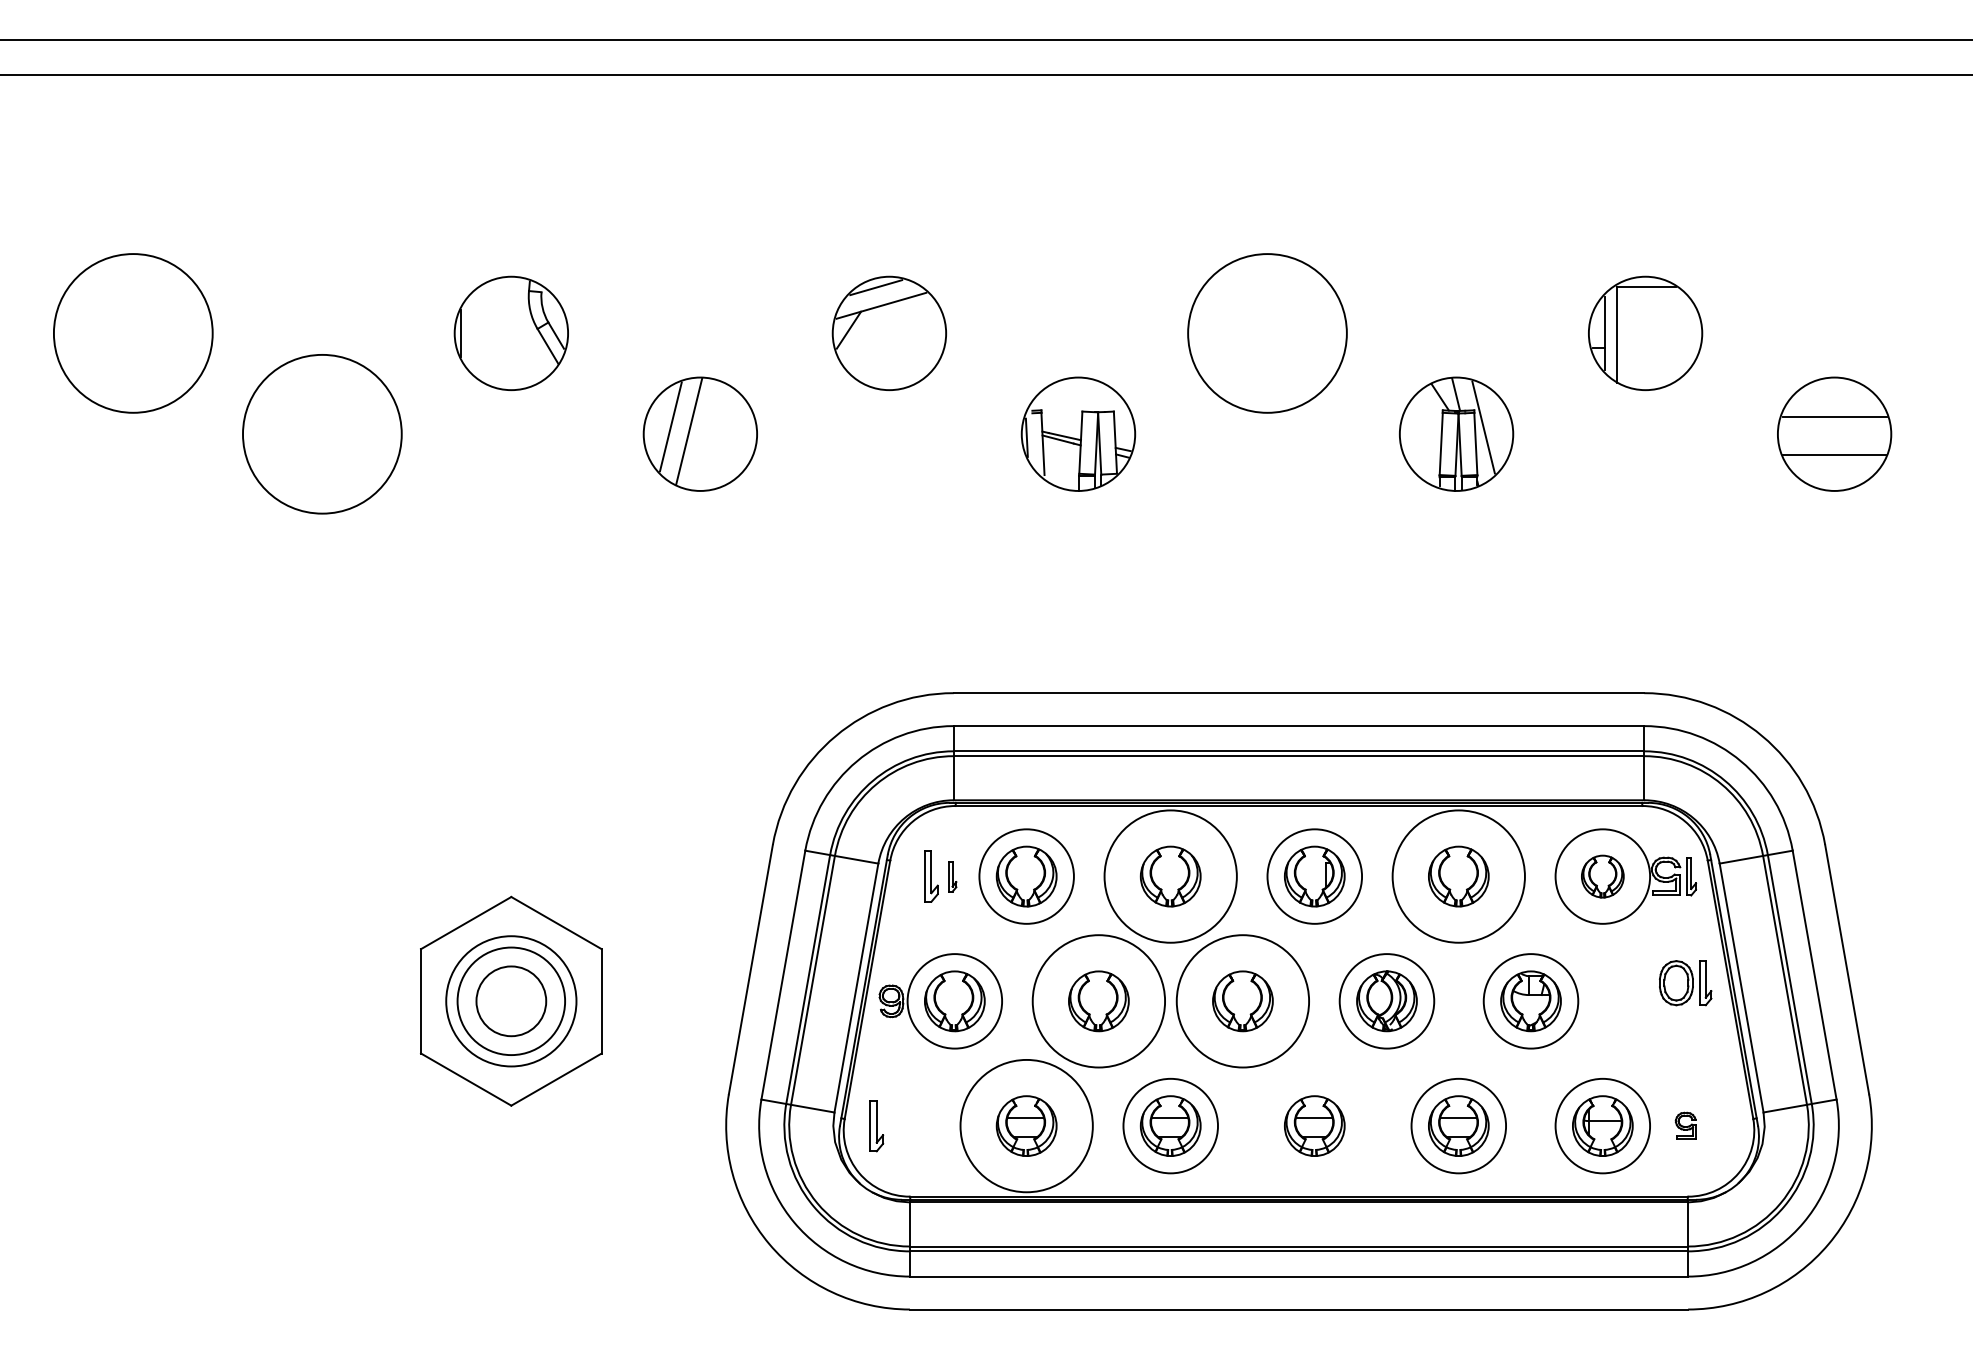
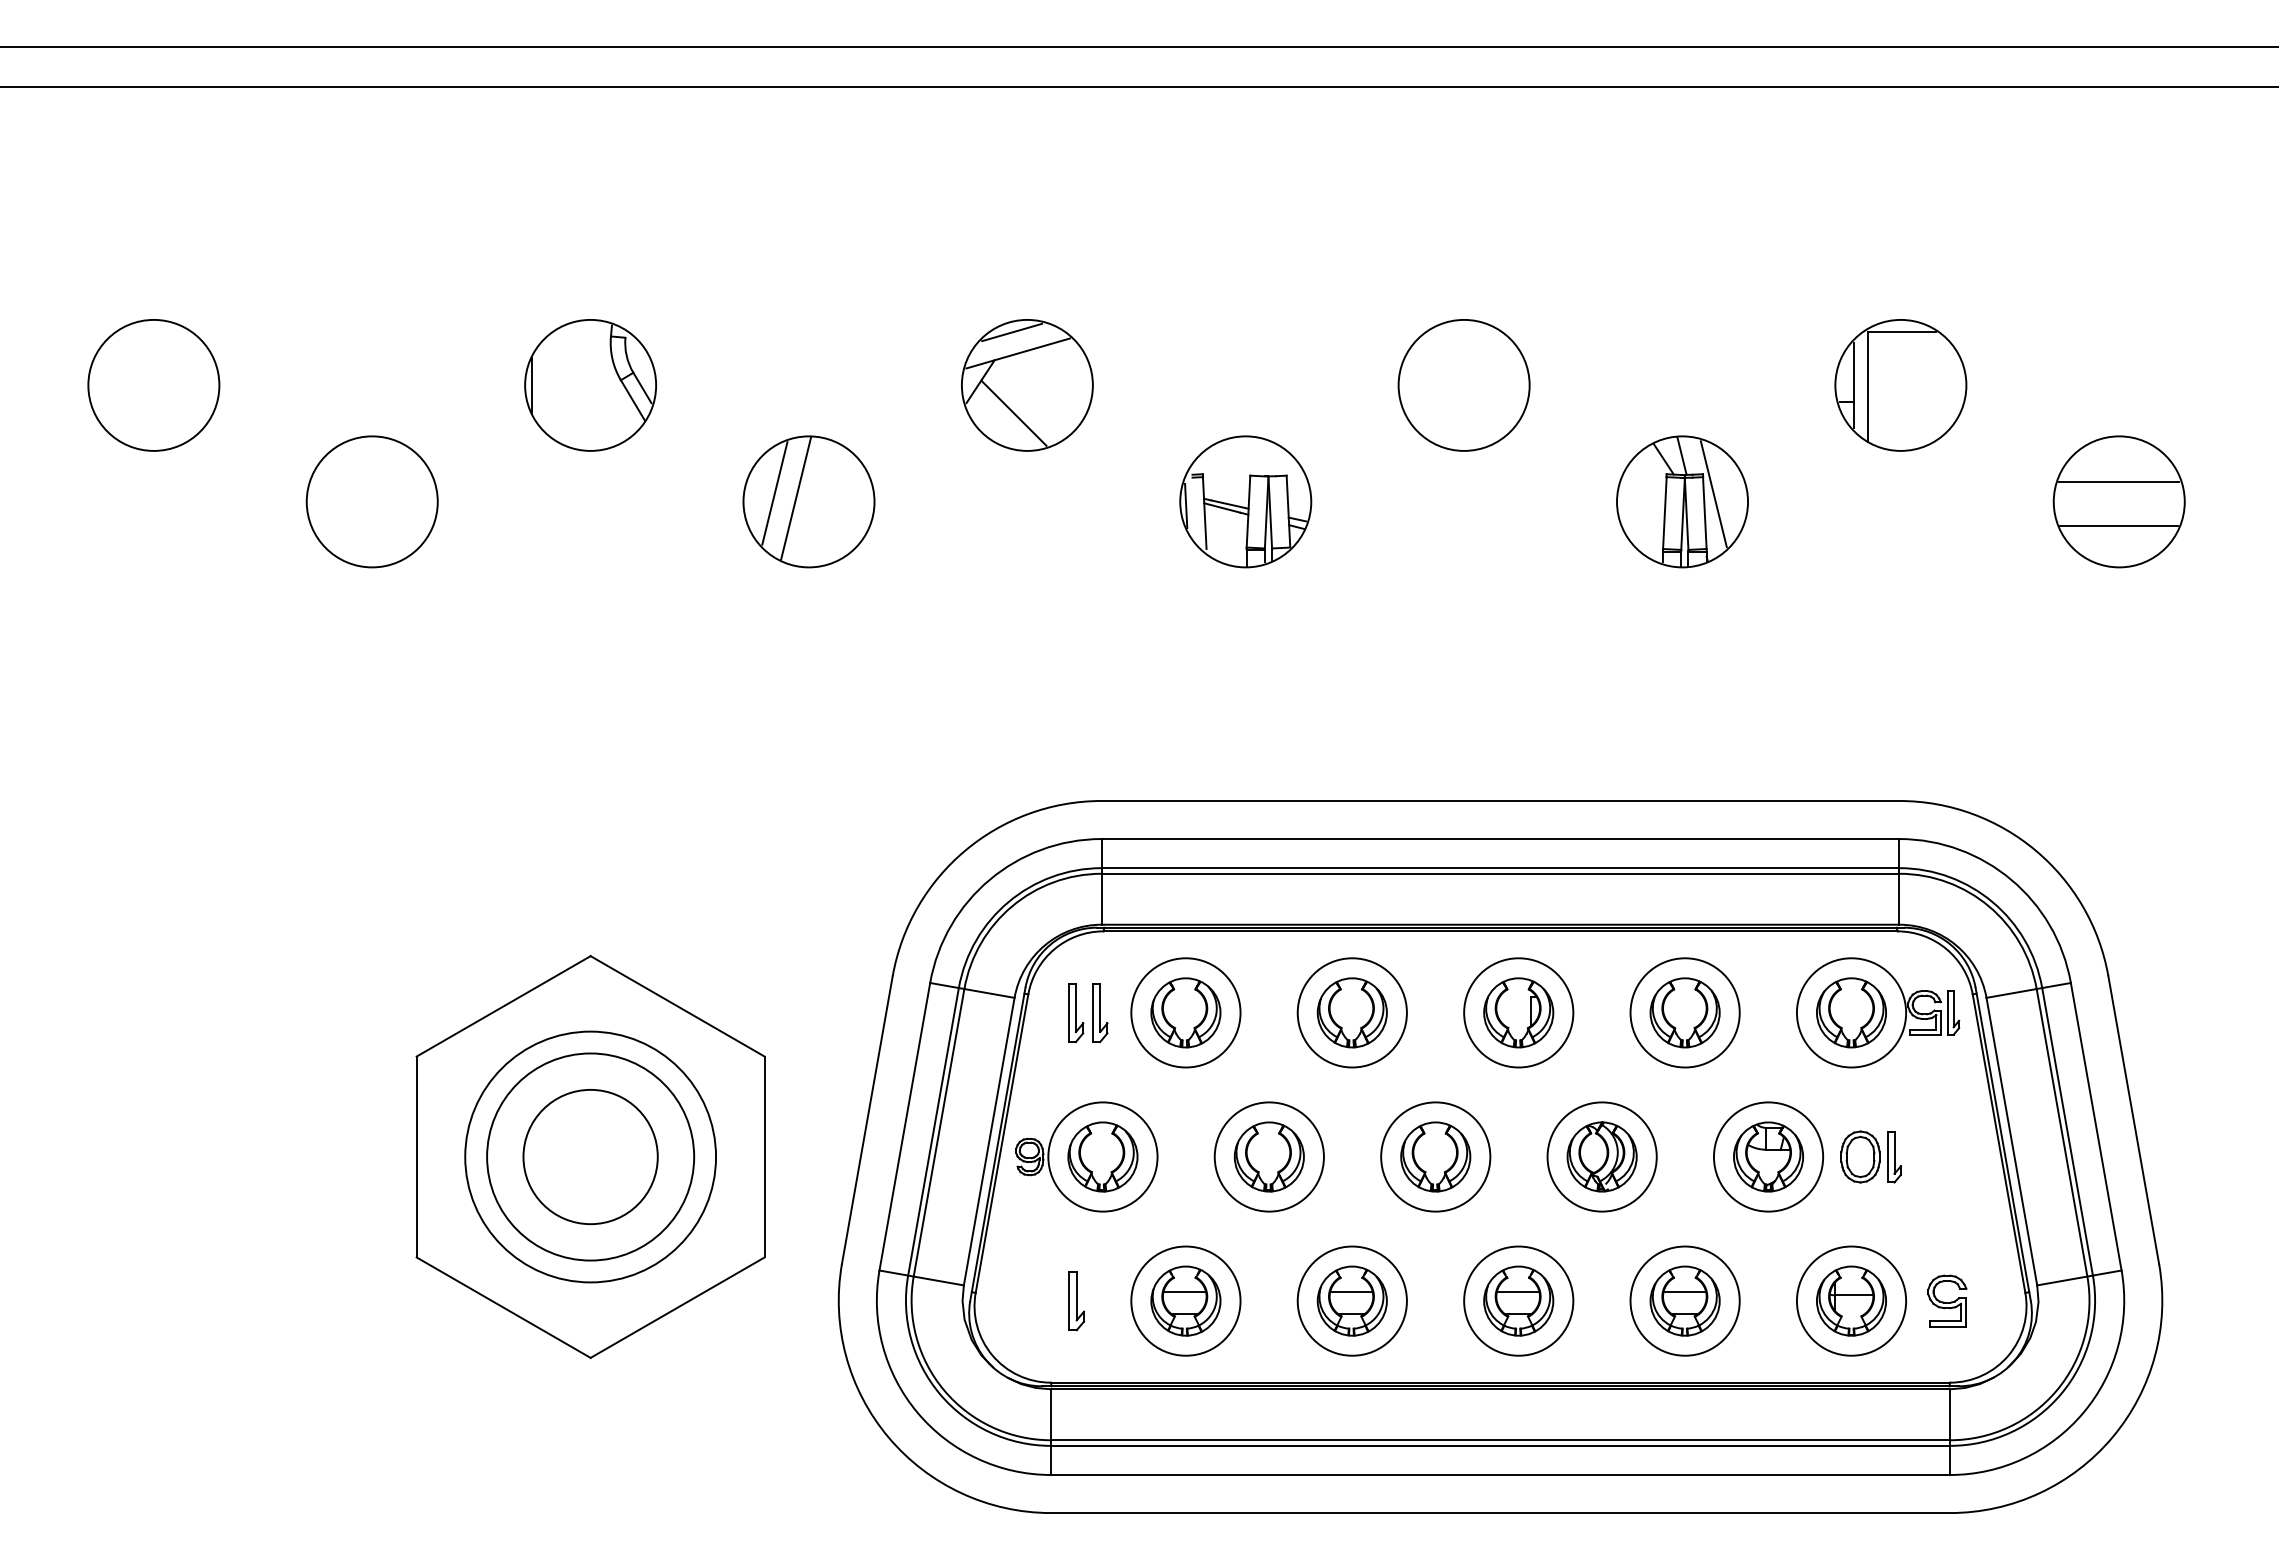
circle: (1266, 332) -> (1463, 384), size x0.71
circle: (133, 333) -> (153, 385), size x0.71
line: (877, 356) -> (1013, 412), added
circle: (321, 433) -> (371, 501), size x0.71
part: (952, 876) -> (1100, 1012), size x1.67
circle: (1170, 876) -> (1351, 1012), size x0.71
circle: (1458, 876) -> (1684, 1012), size x0.71
part: (1602, 876) -> (1851, 1012), size x1.43
part: (1685, 982) -> (1870, 1156), moved
part: (511, 1000) -> (590, 1156), size x1.67
circle: (1098, 1000) -> (1268, 1156), size x0.71
circle: (1242, 1000) -> (1435, 1156), size x0.71
circle: (1026, 1125) -> (1185, 1300), size x0.71
circle: (1314, 1125) -> (1518, 1300), added
part: (1685, 1125) -> (1947, 1300), size x1.67
part: (876, 1126) -> (1076, 1301), moved

